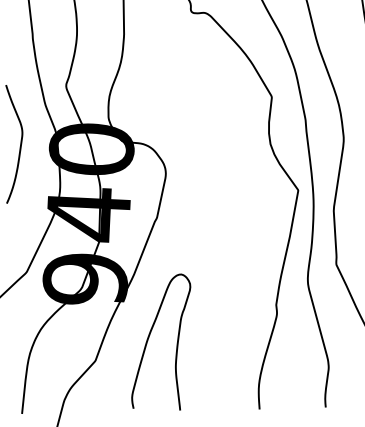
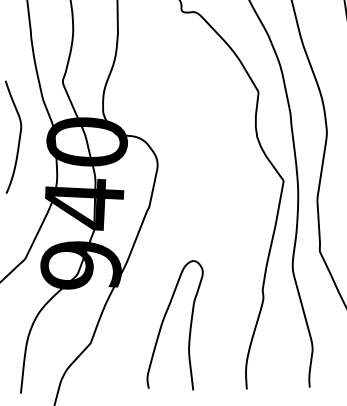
curve: (150, 335) -> (164, 319), moved

